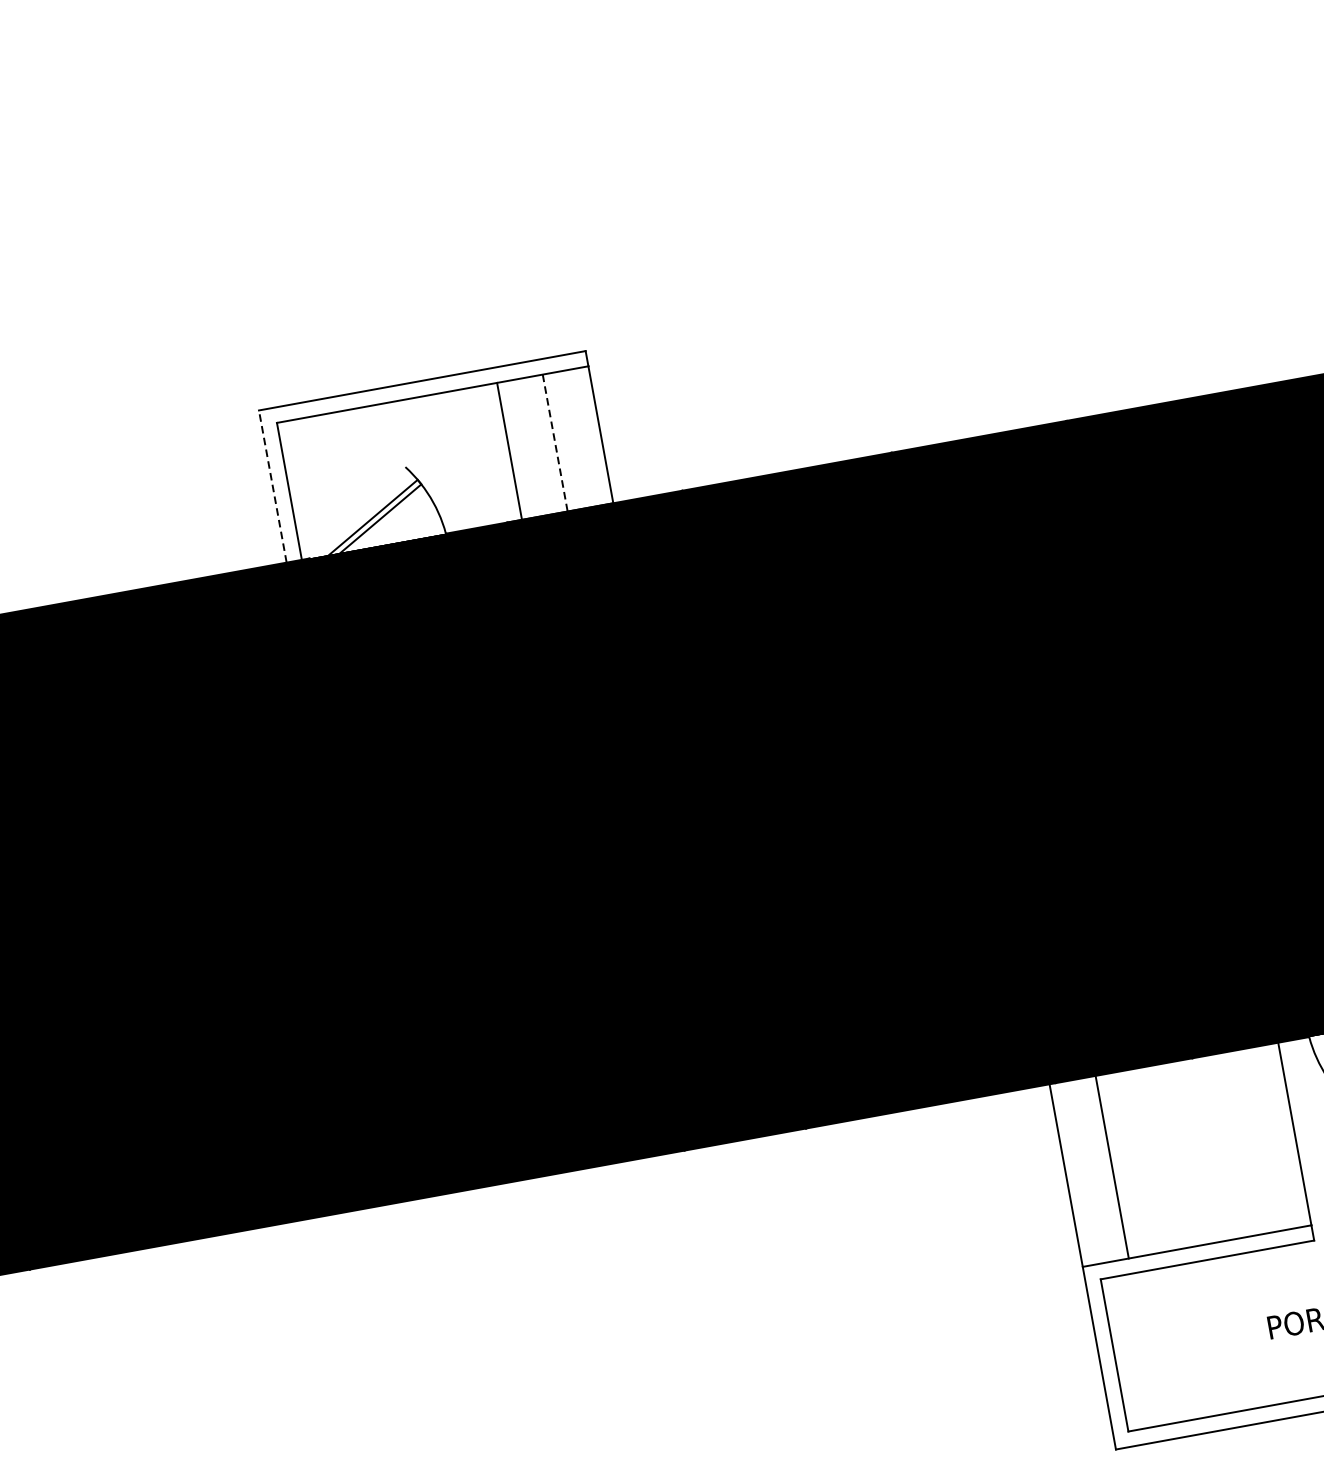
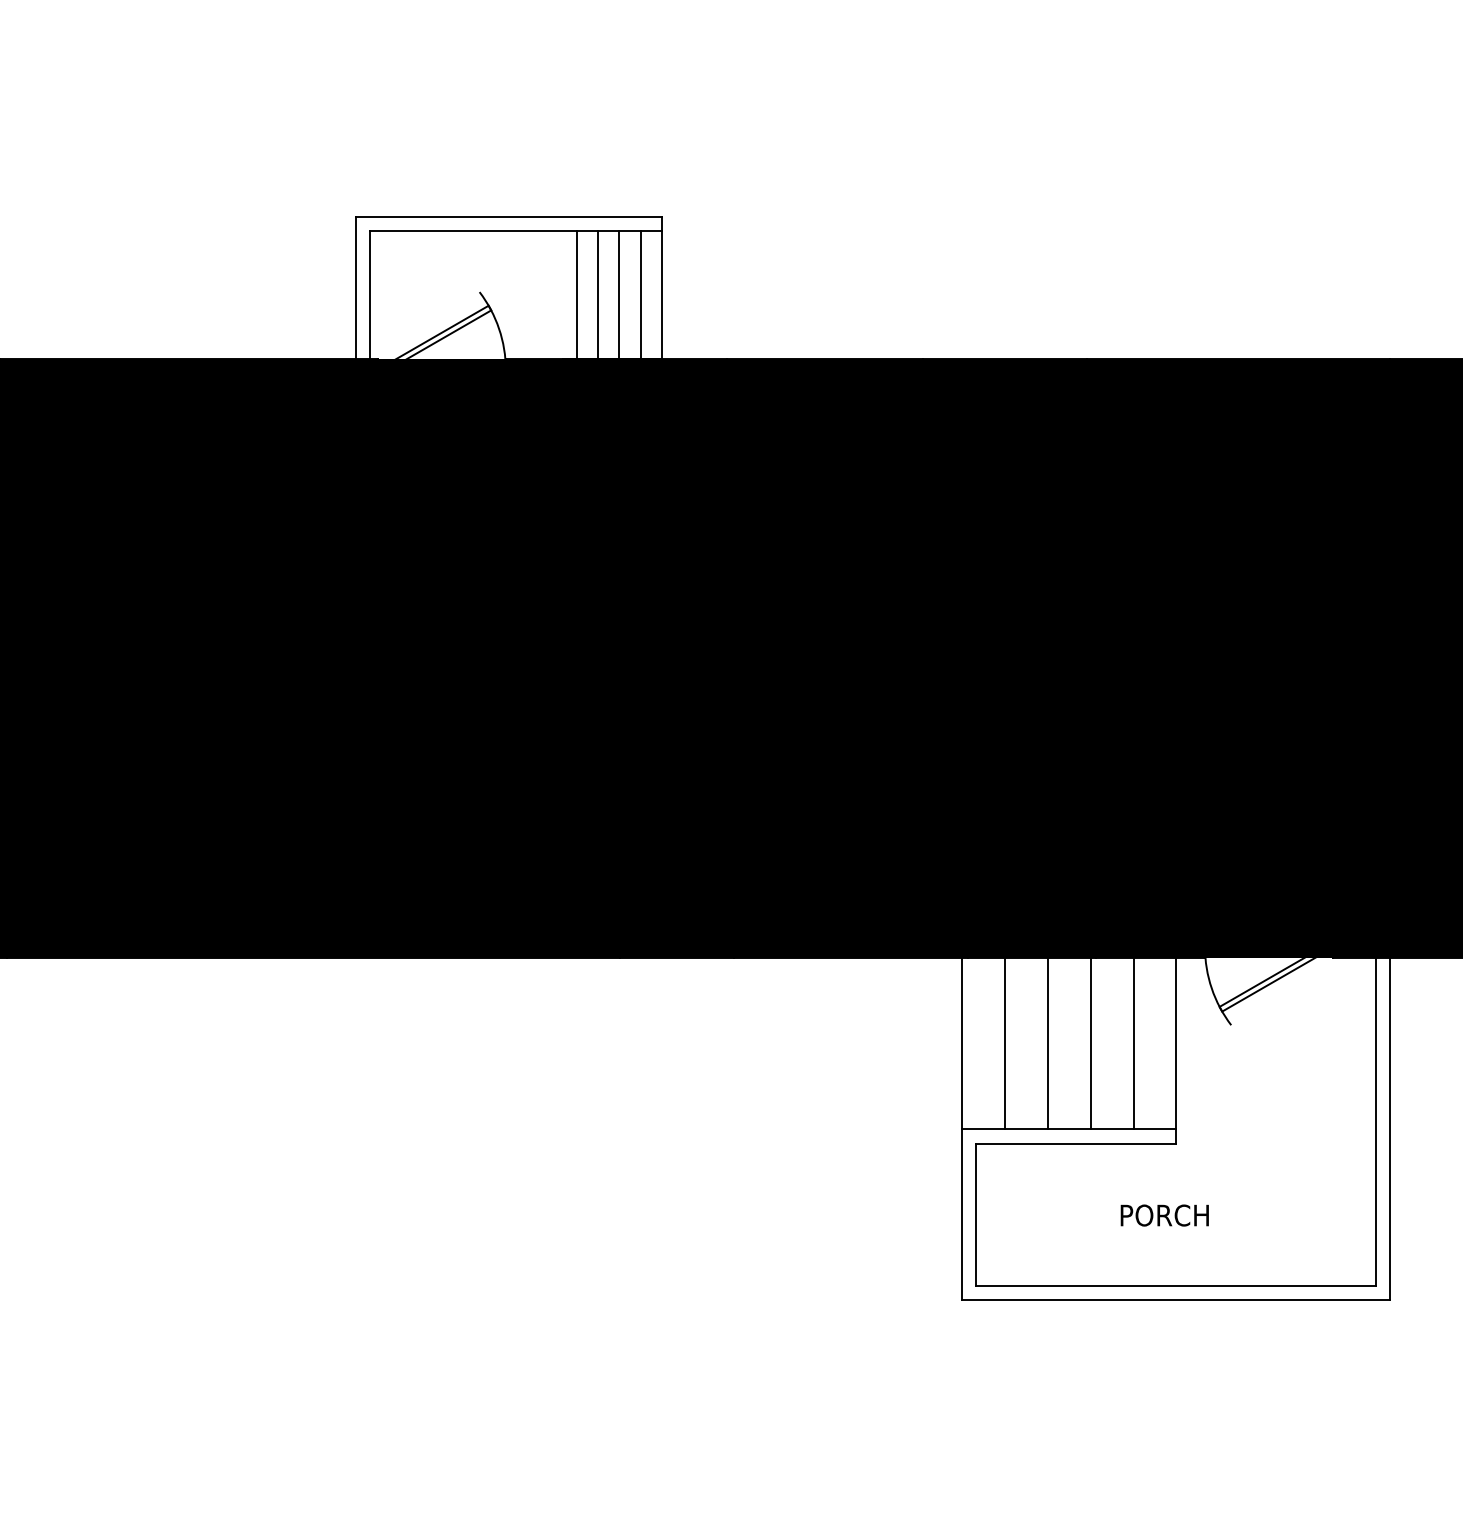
line: (577, 438) -> (640, 294), added
line: (555, 443) -> (619, 295), dashed -> solid
line: (532, 446) -> (598, 294), added
line: (273, 486) -> (356, 287), dashed -> solid
line: (1248, 1142) -> (1133, 1043), added
line: (1203, 1150) -> (1090, 1043), added
line: (1158, 1158) -> (1048, 1043), added

